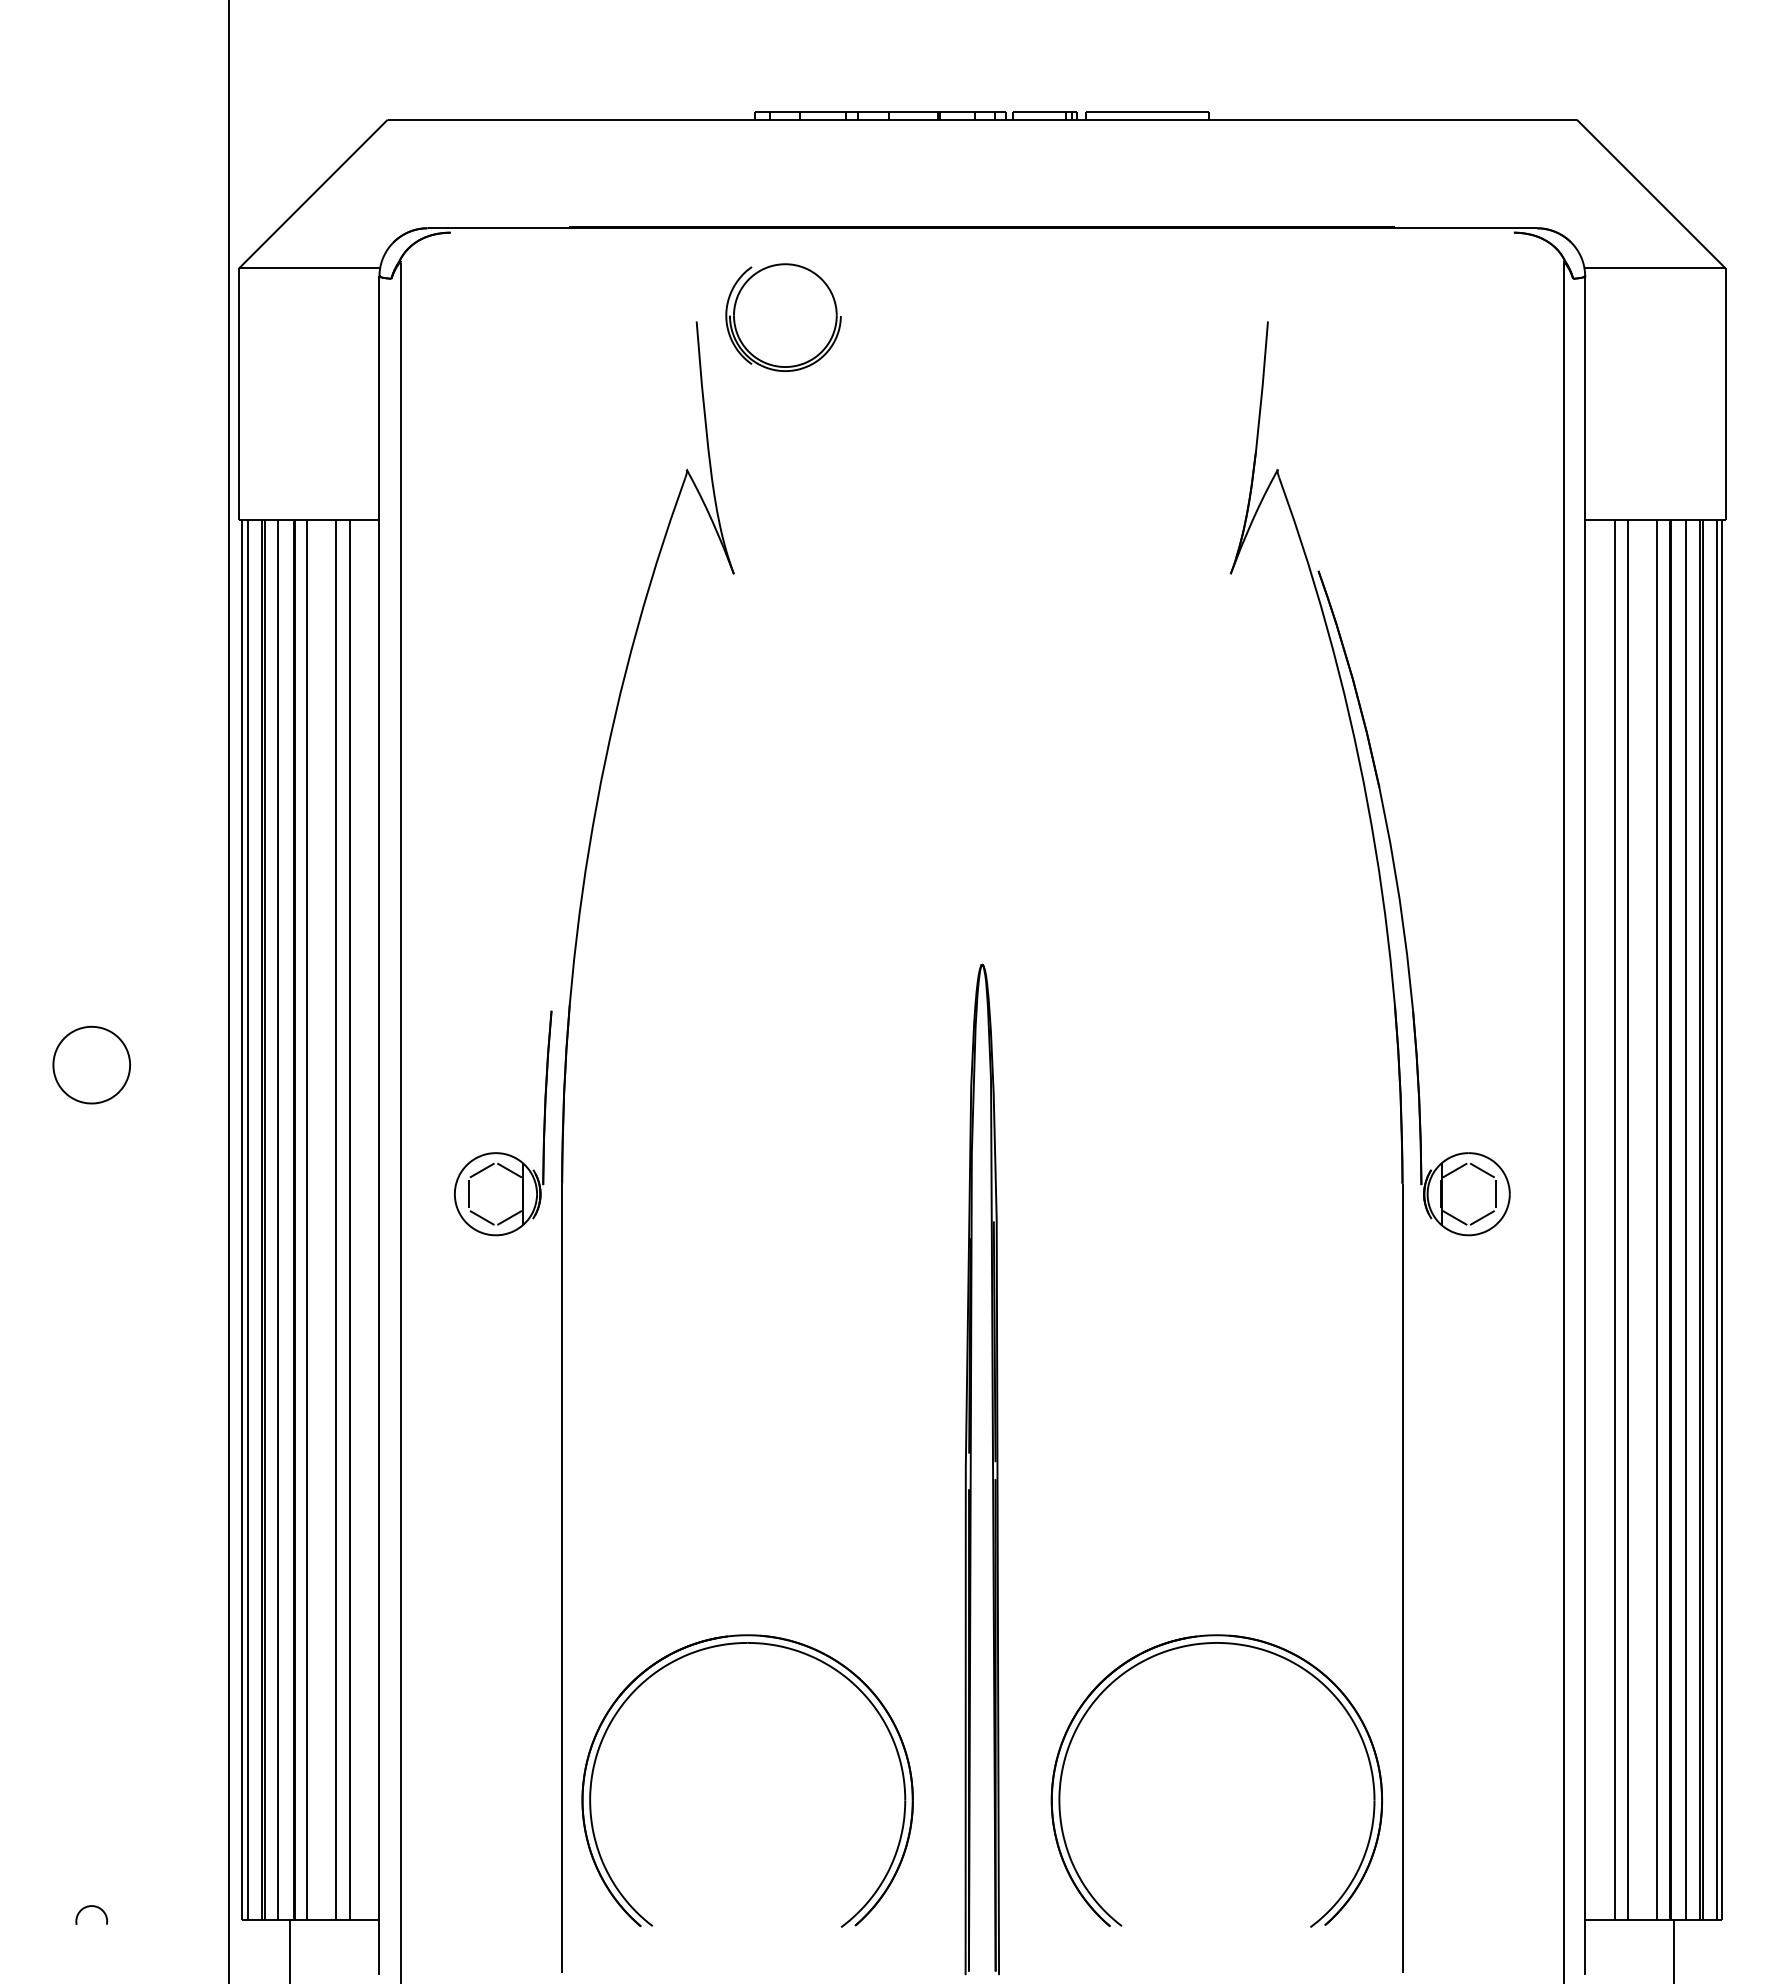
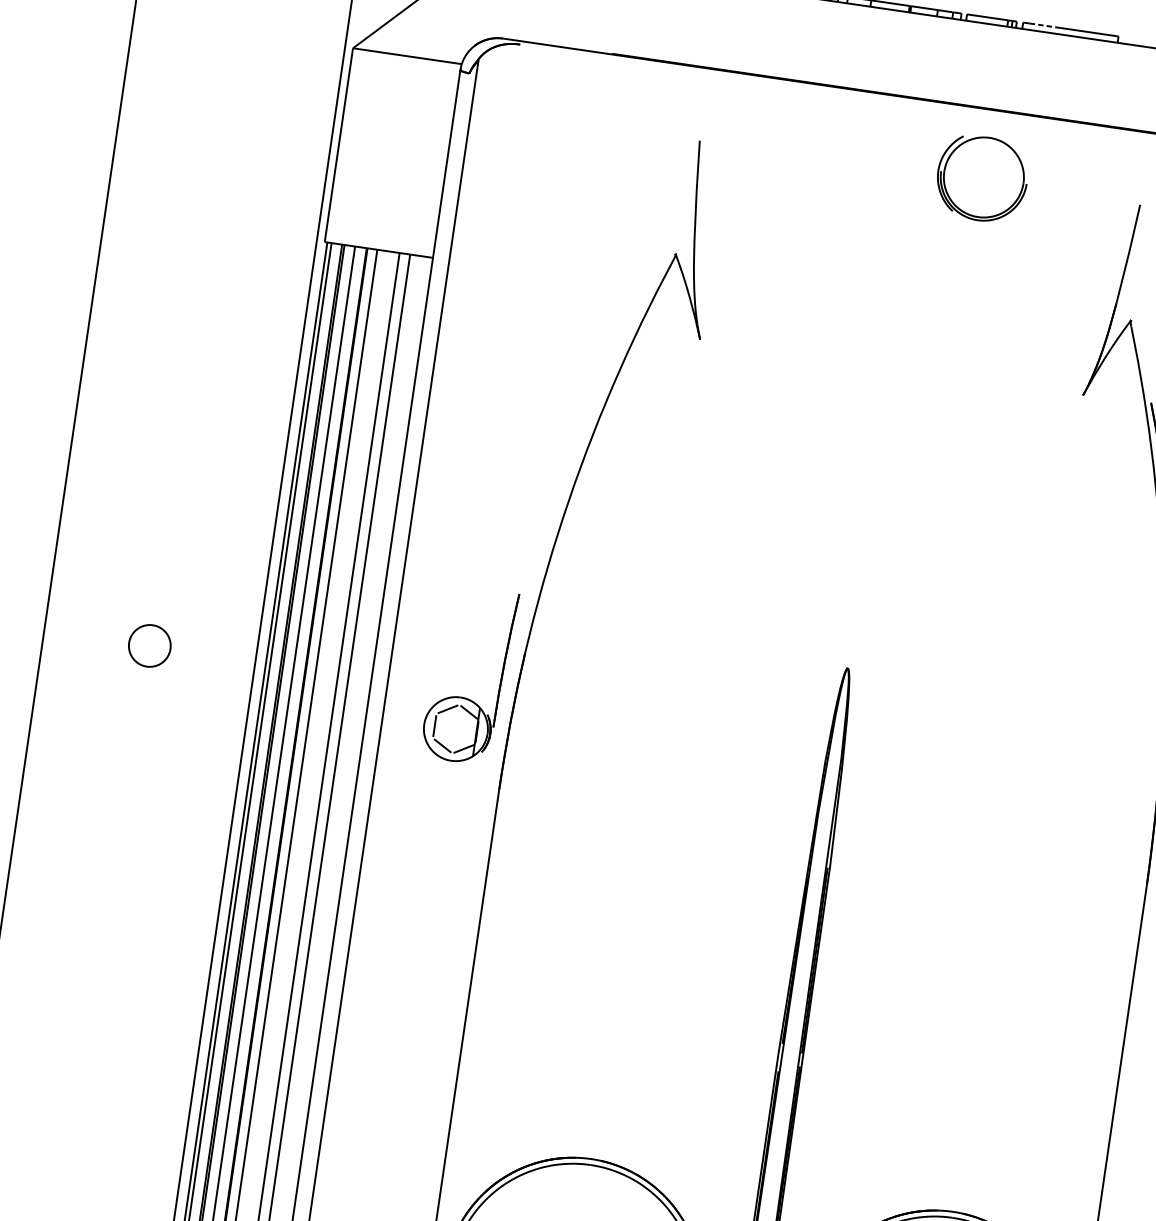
line: (1113, 111) -> (1044, 25), solid -> dashed
part: (783, 317) -> (982, 178), moved
part: (91, 1065) -> (149, 646), size x0.7
part: (503, 1152) -> (466, 697), moved

